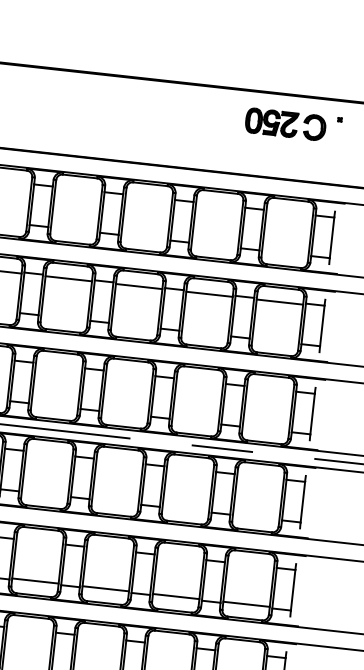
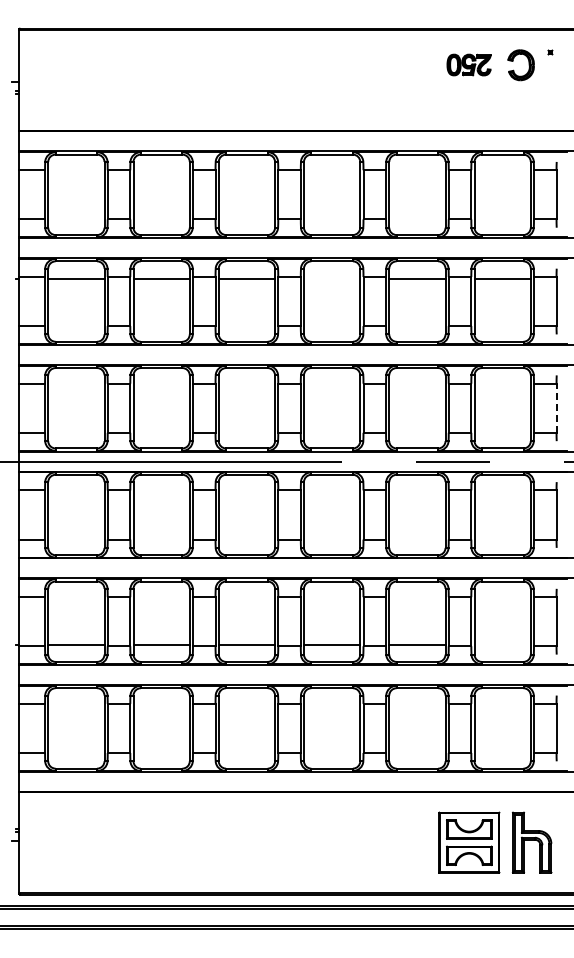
part: (271, 122) -> (468, 64), size x0.7
line: (139, 286) -> (332, 278), removed
line: (312, 414) -> (556, 408), solid -> dashed
line: (246, 604) -> (502, 644), removed

